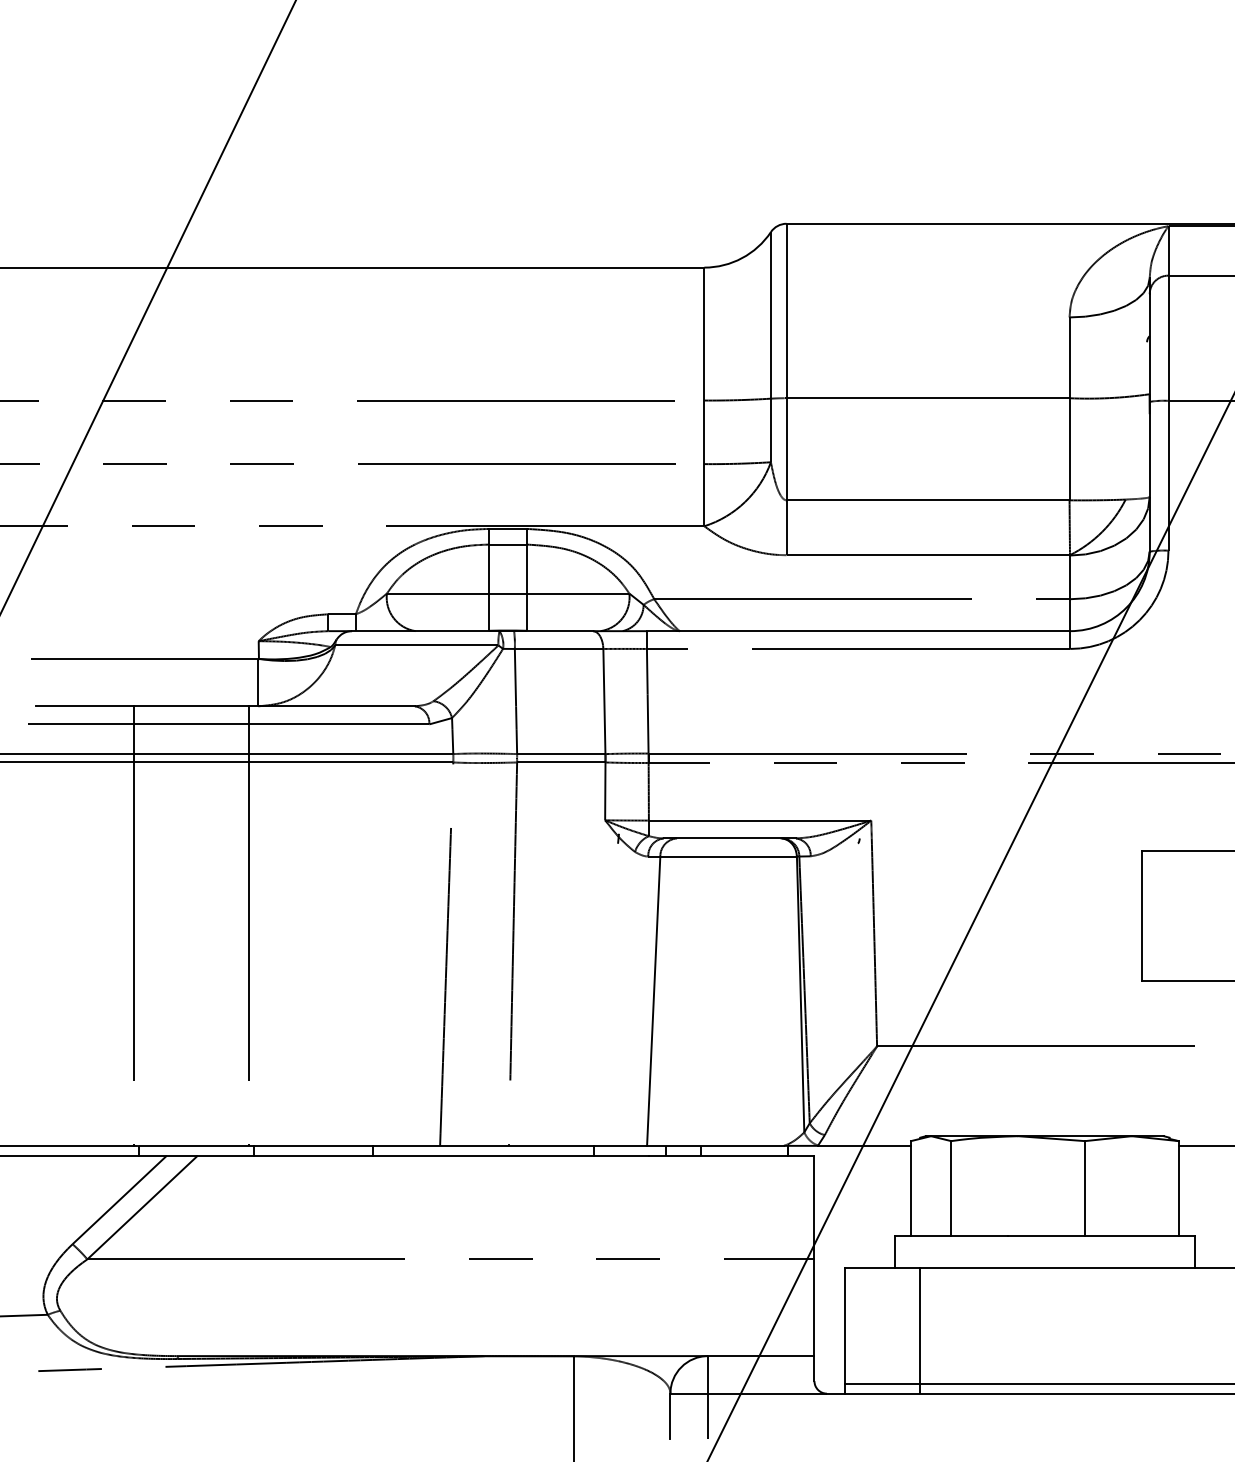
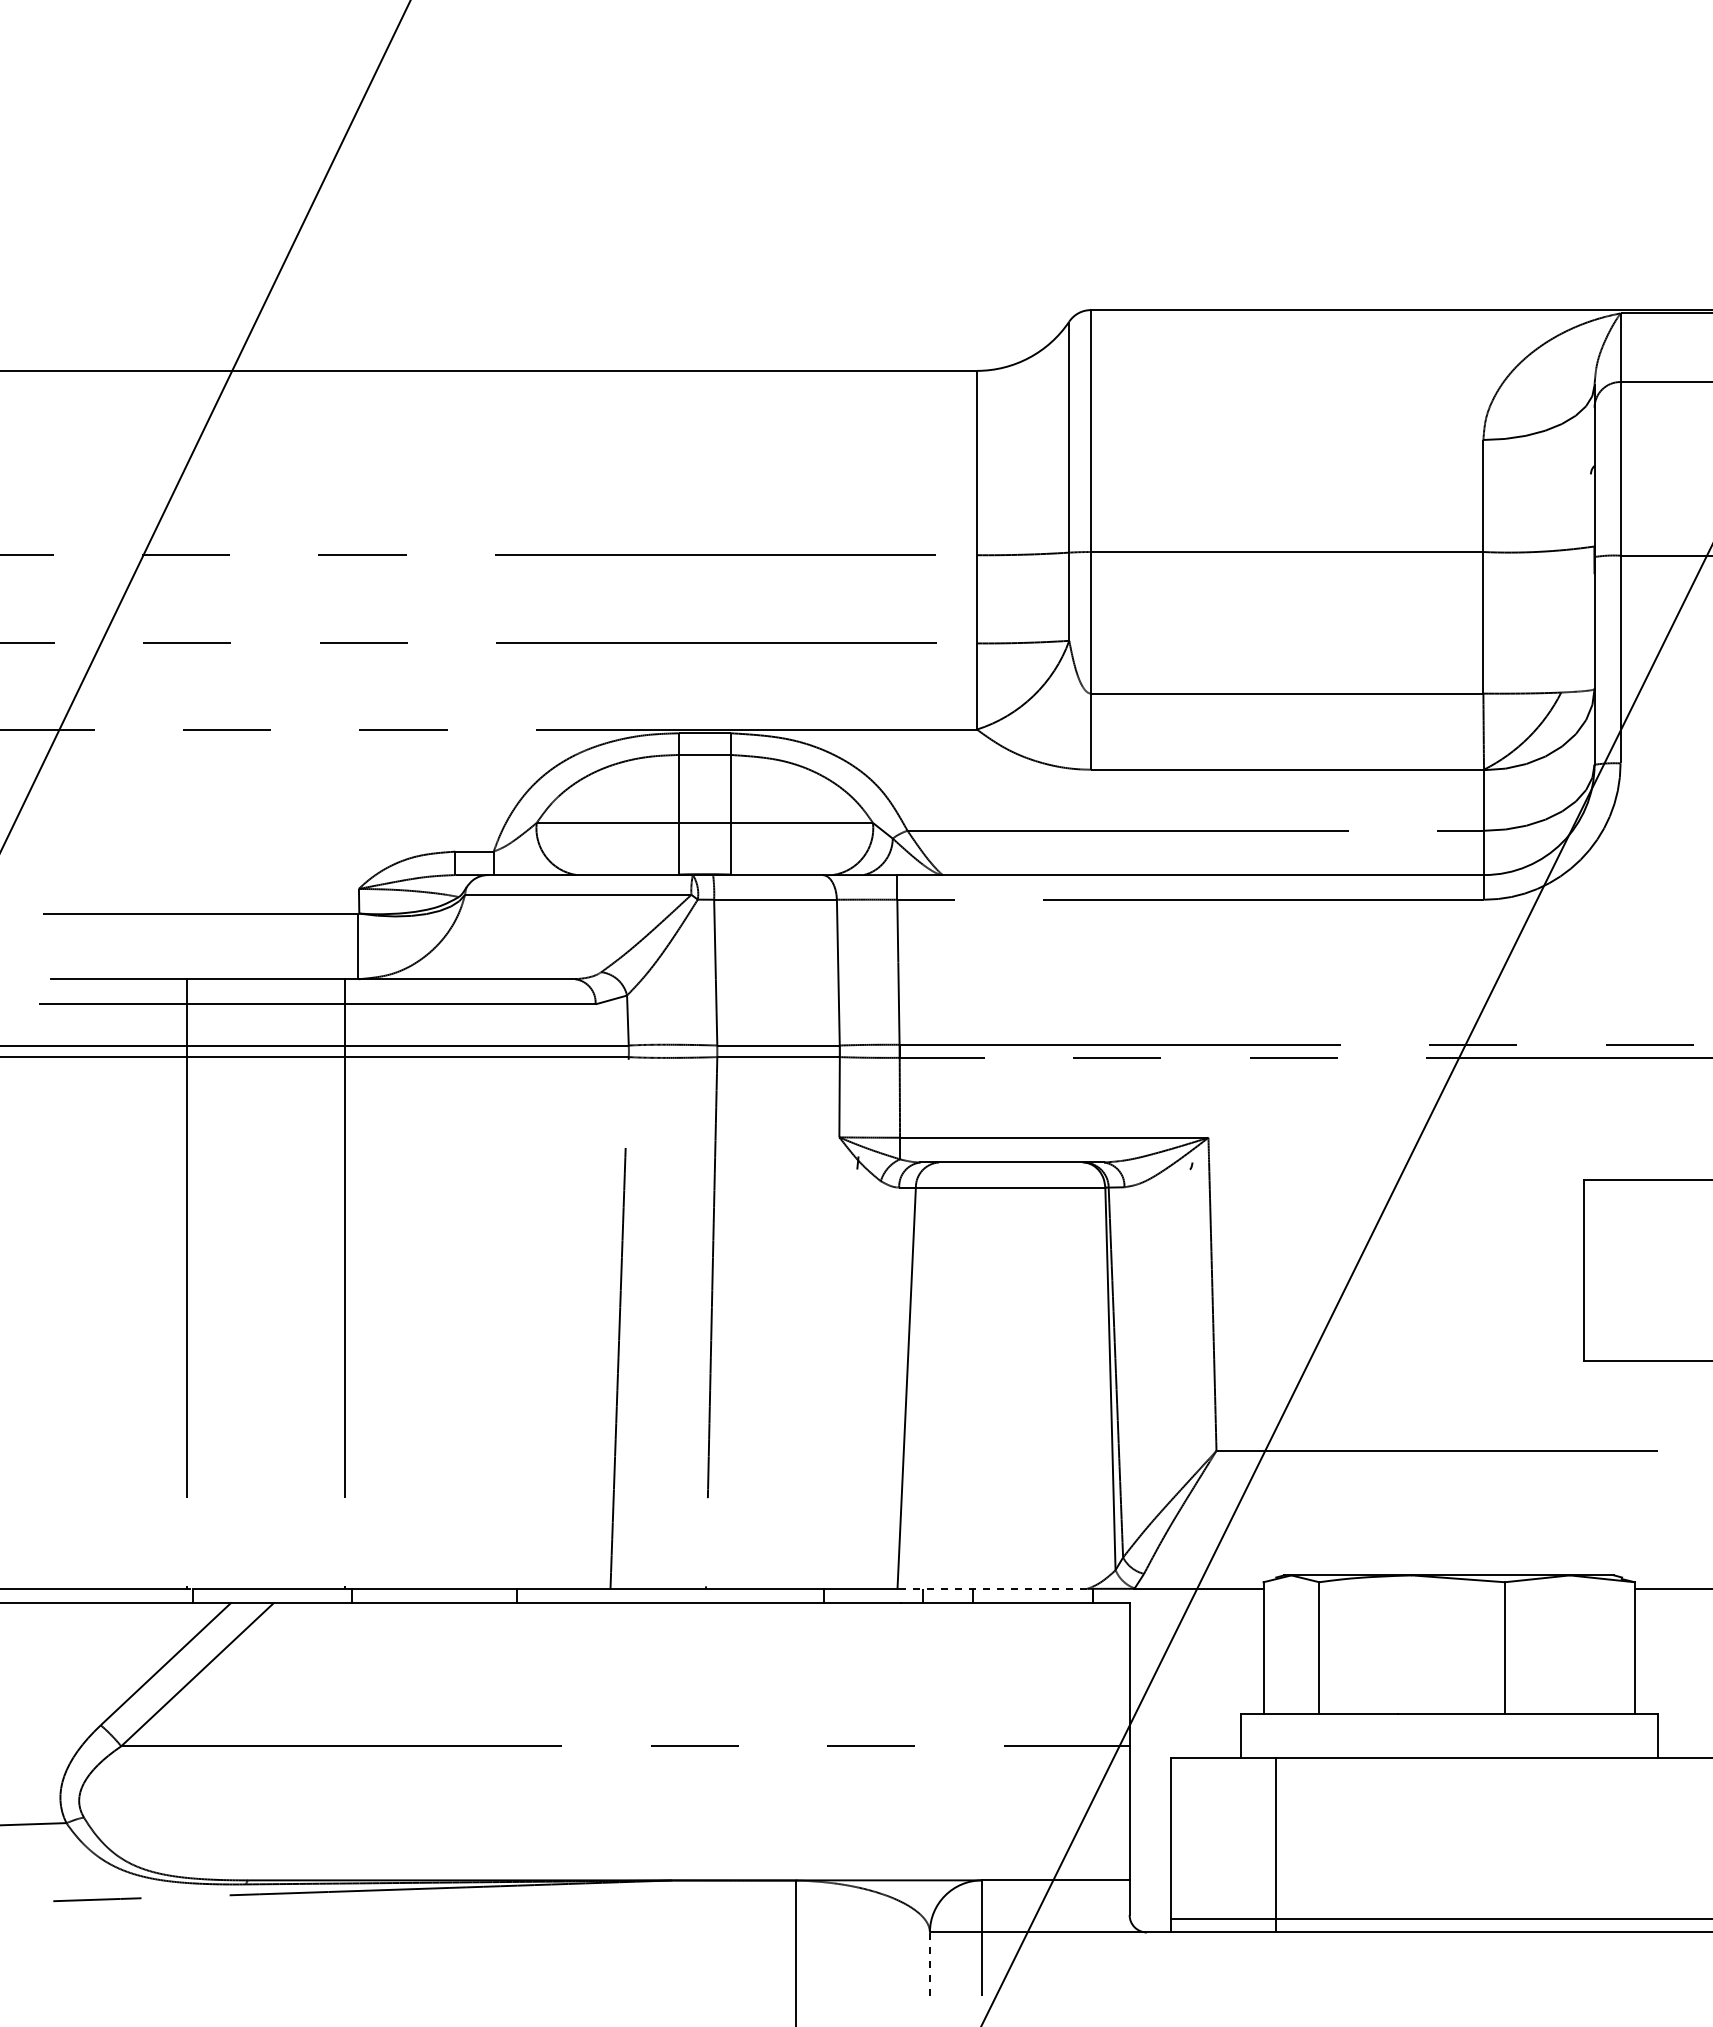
line: (715, 1145) -> (992, 1588), solid -> dashed
line: (670, 1416) -> (929, 1964), solid -> dashed

